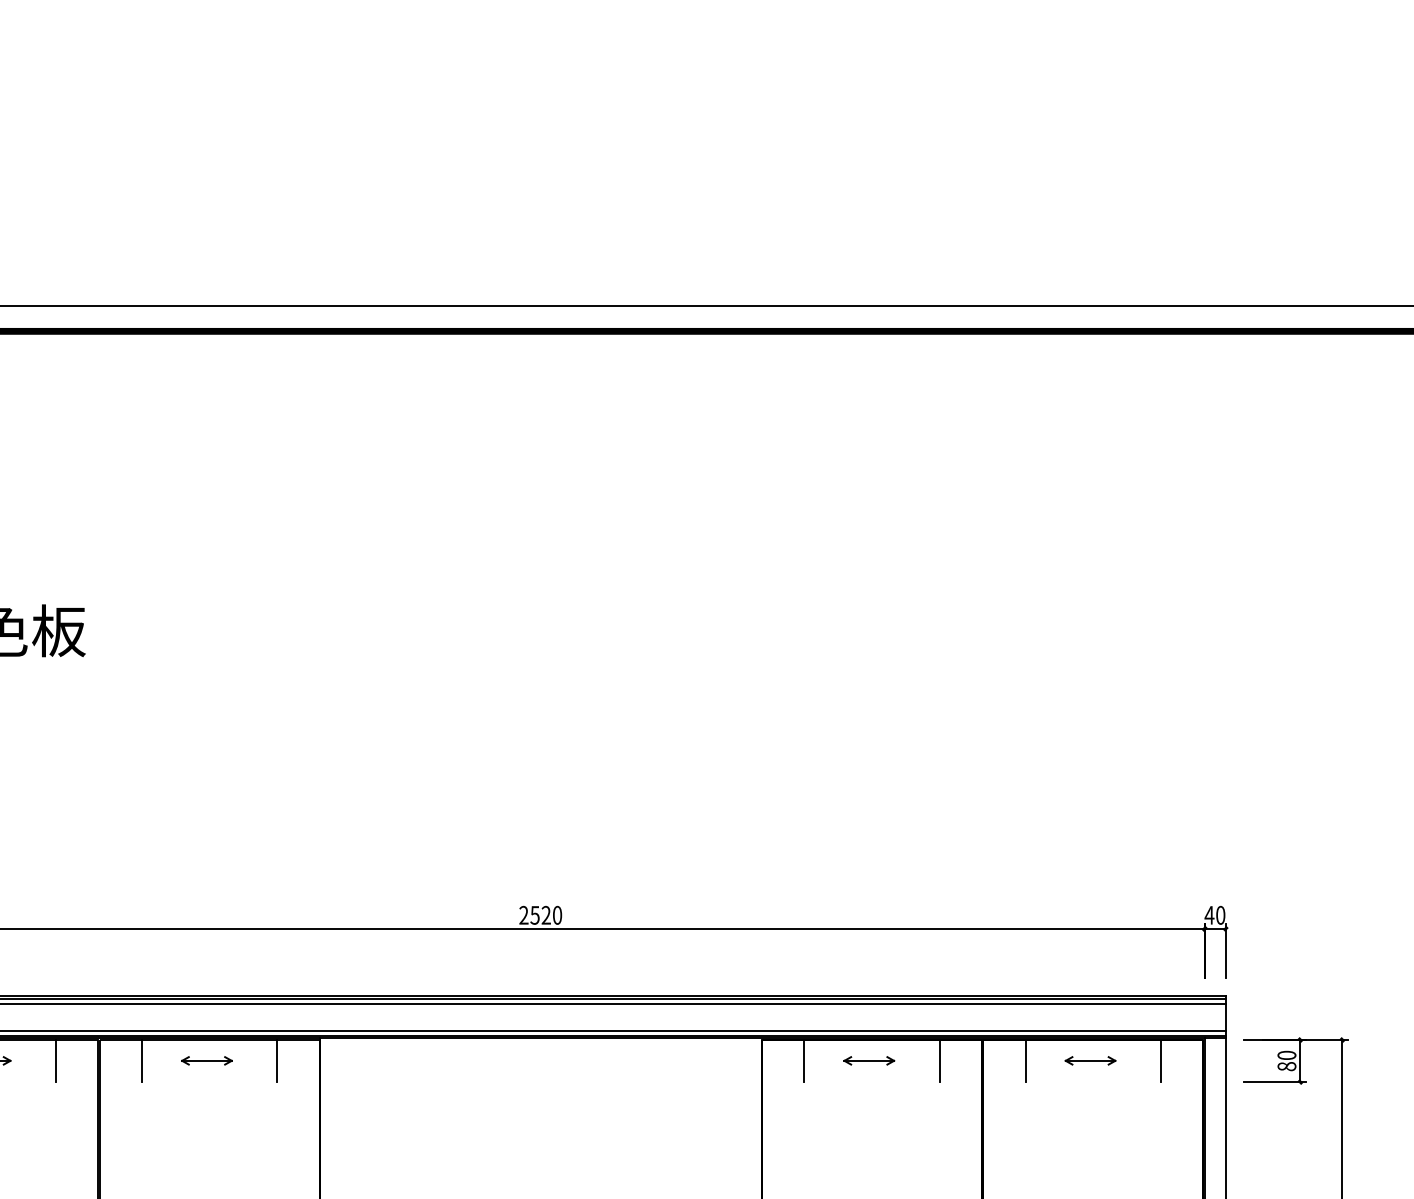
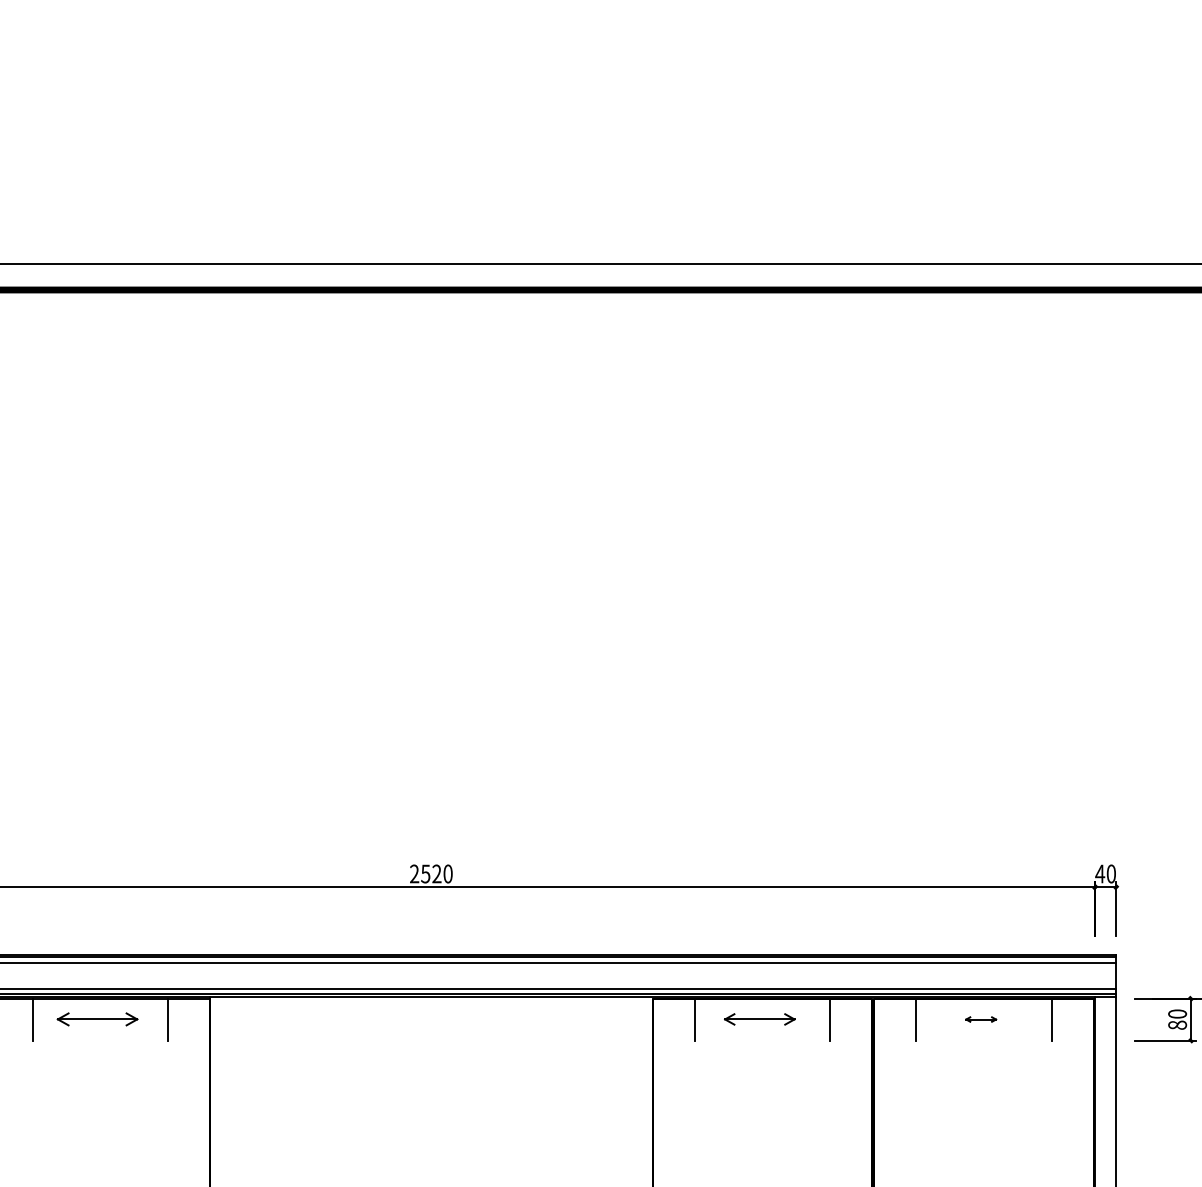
part: (206, 1060) -> (97, 1019), size x1.6
part: (869, 1060) -> (760, 1019), size x1.4
part: (1090, 1060) -> (981, 1019), size x0.6

